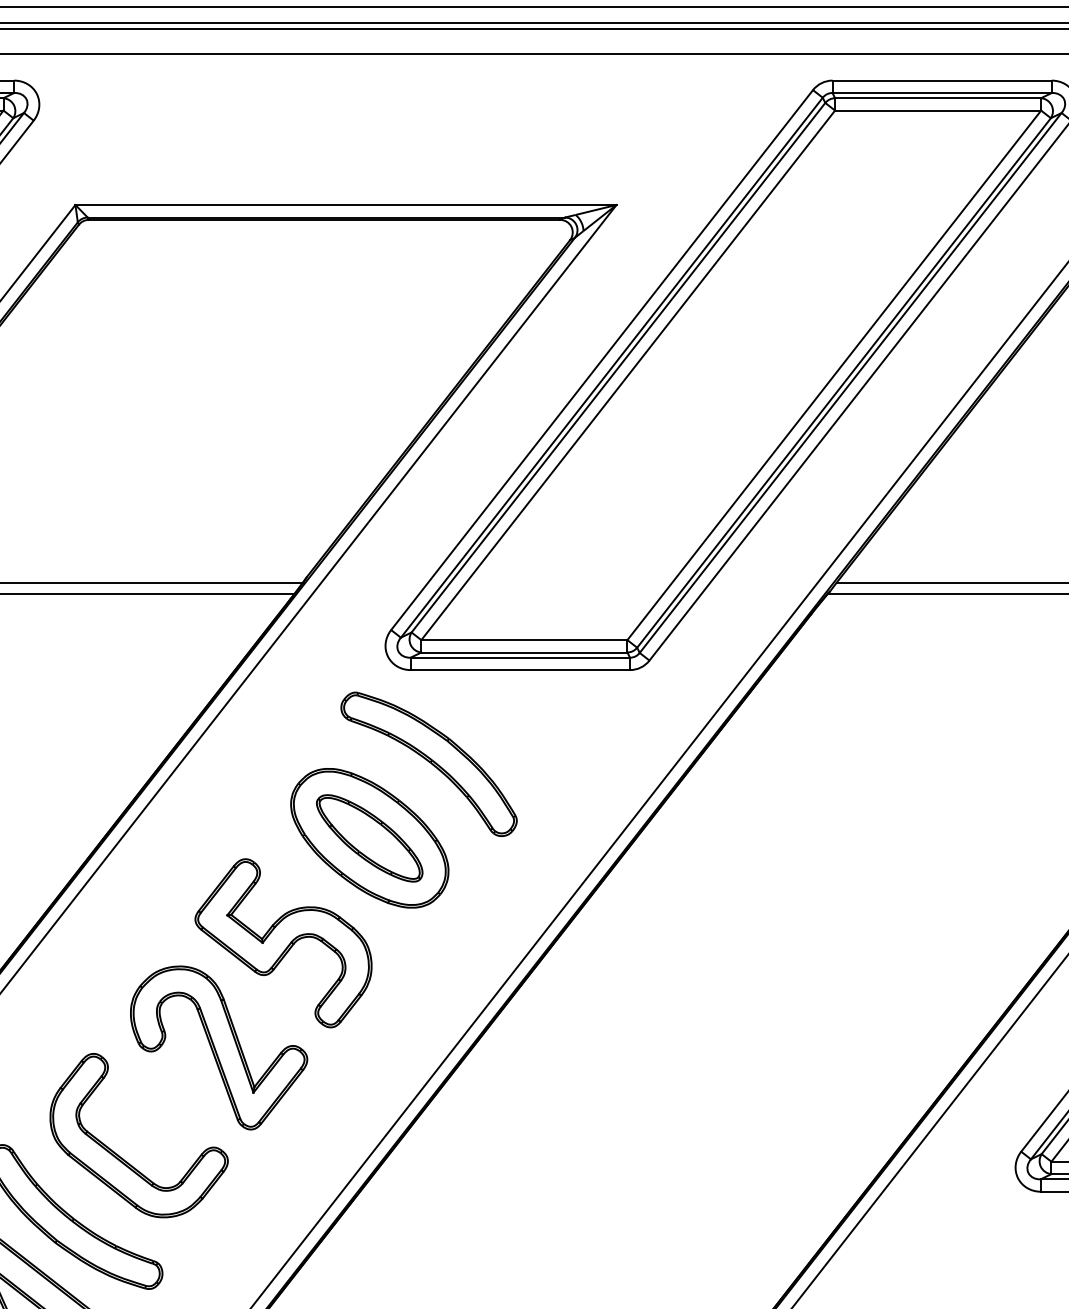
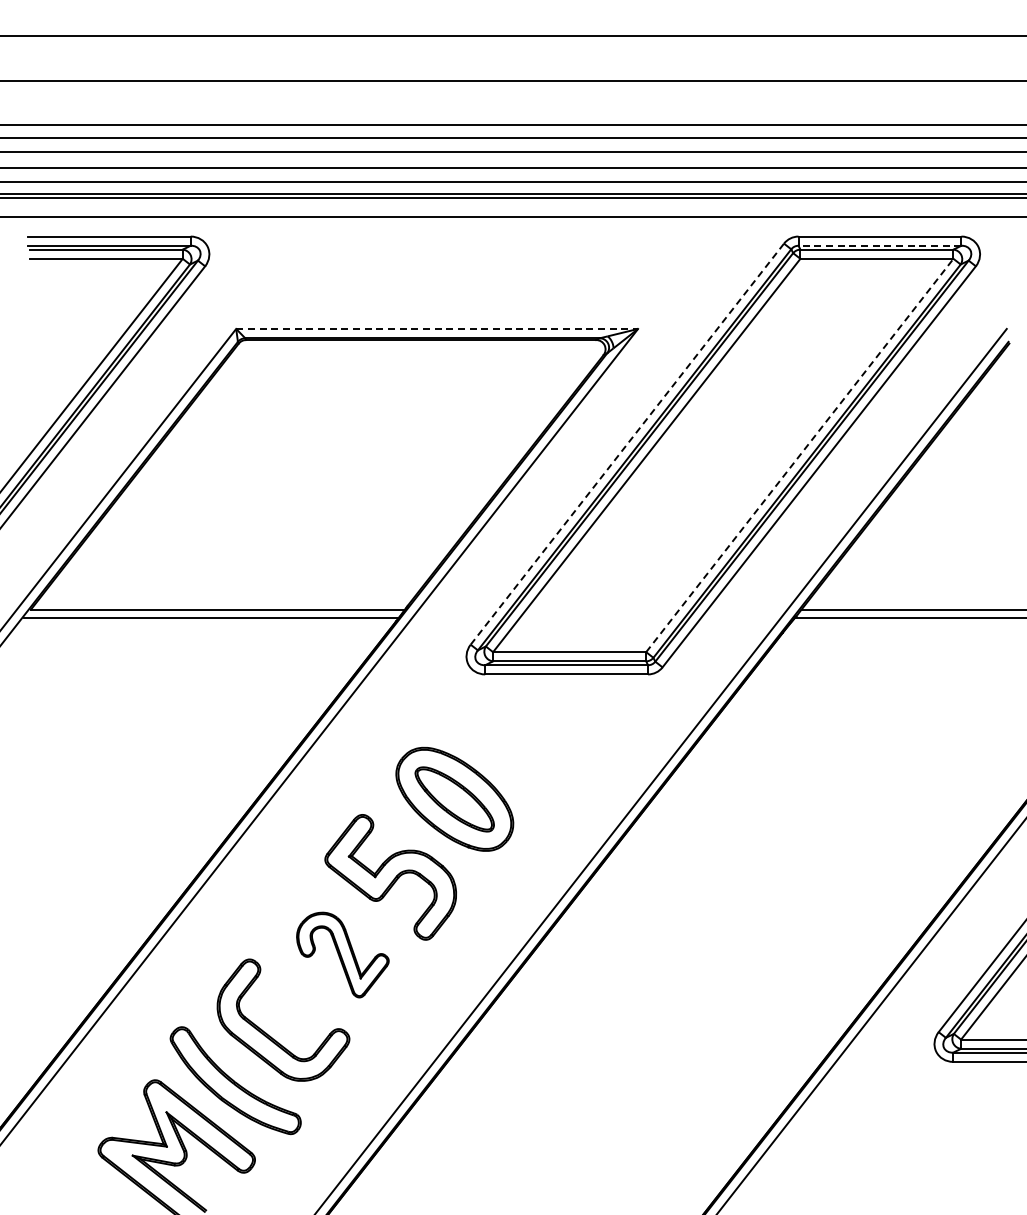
line: (941, 92) -> (879, 245), solid -> dashed
line: (346, 204) -> (437, 328), solid -> dashed
line: (602, 359) -> (627, 443), solid -> dashed
line: (833, 375) -> (799, 455), solid -> dashed
part: (428, 764) -> (498, 744), removed
part: (218, 1047) -> (342, 954), size x0.7

